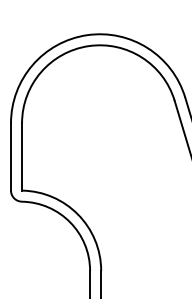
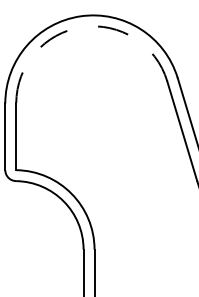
arc: (89, 46) -> (82, 27), solid -> dashed

